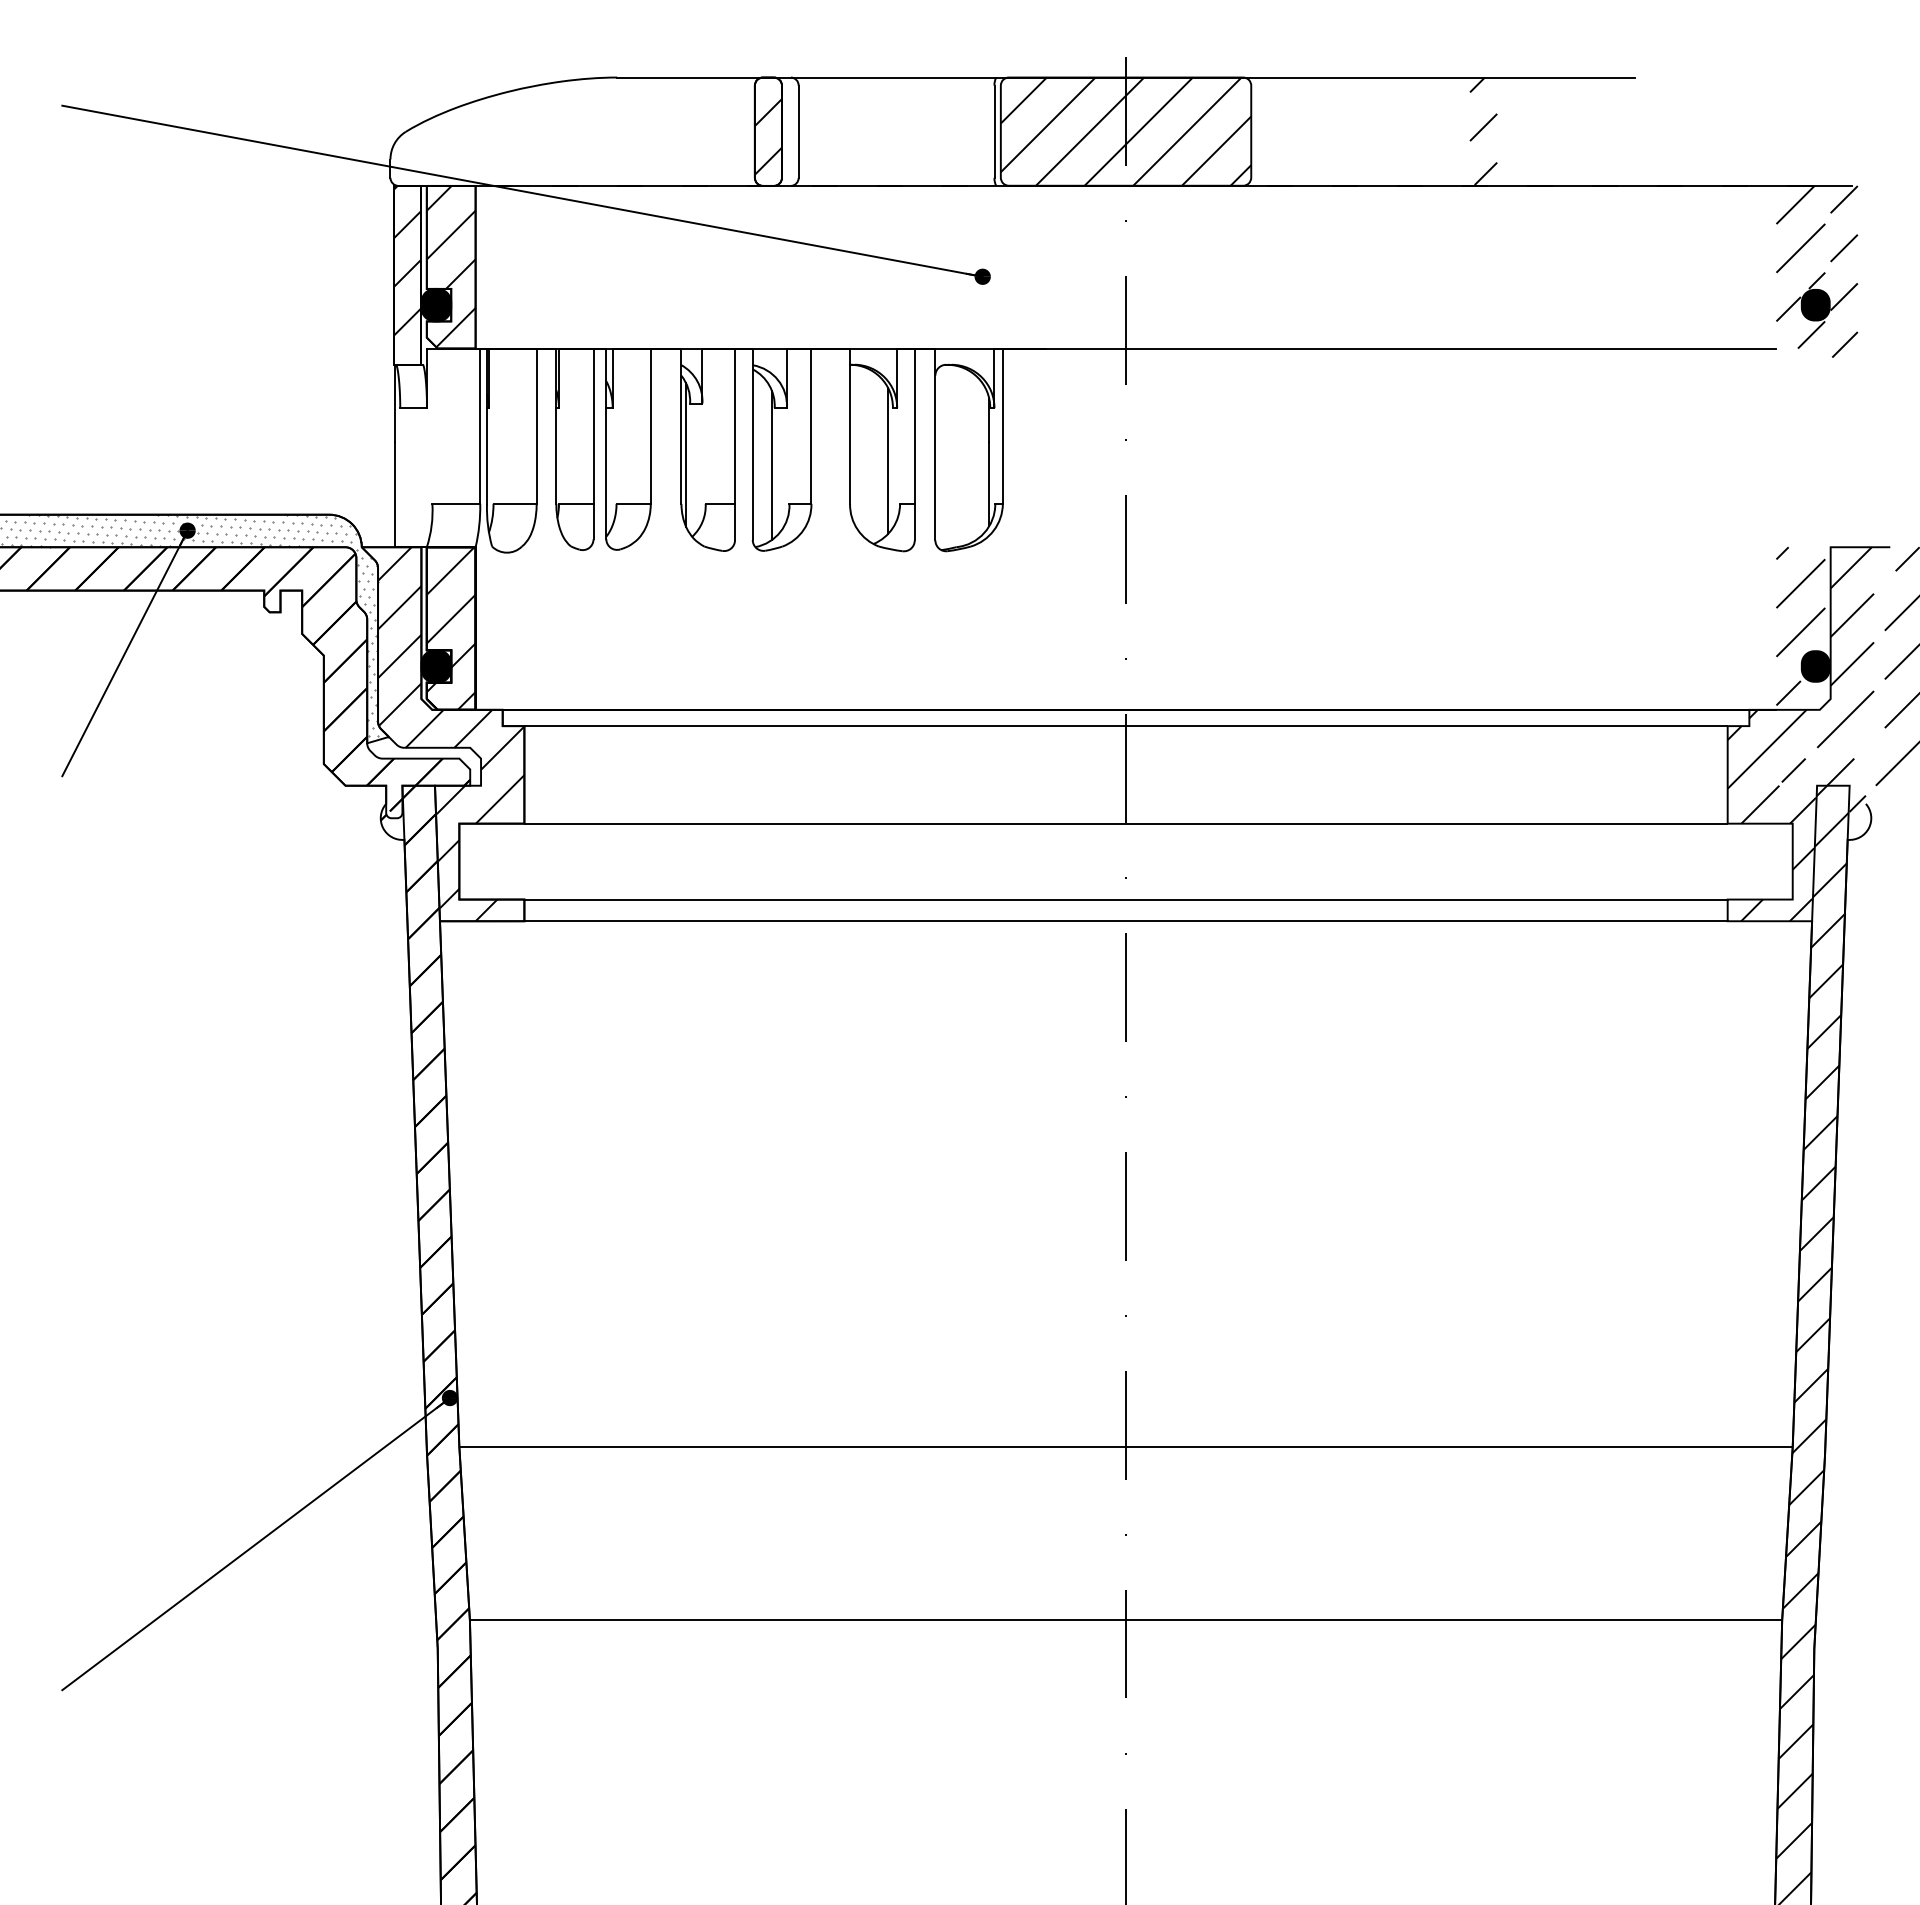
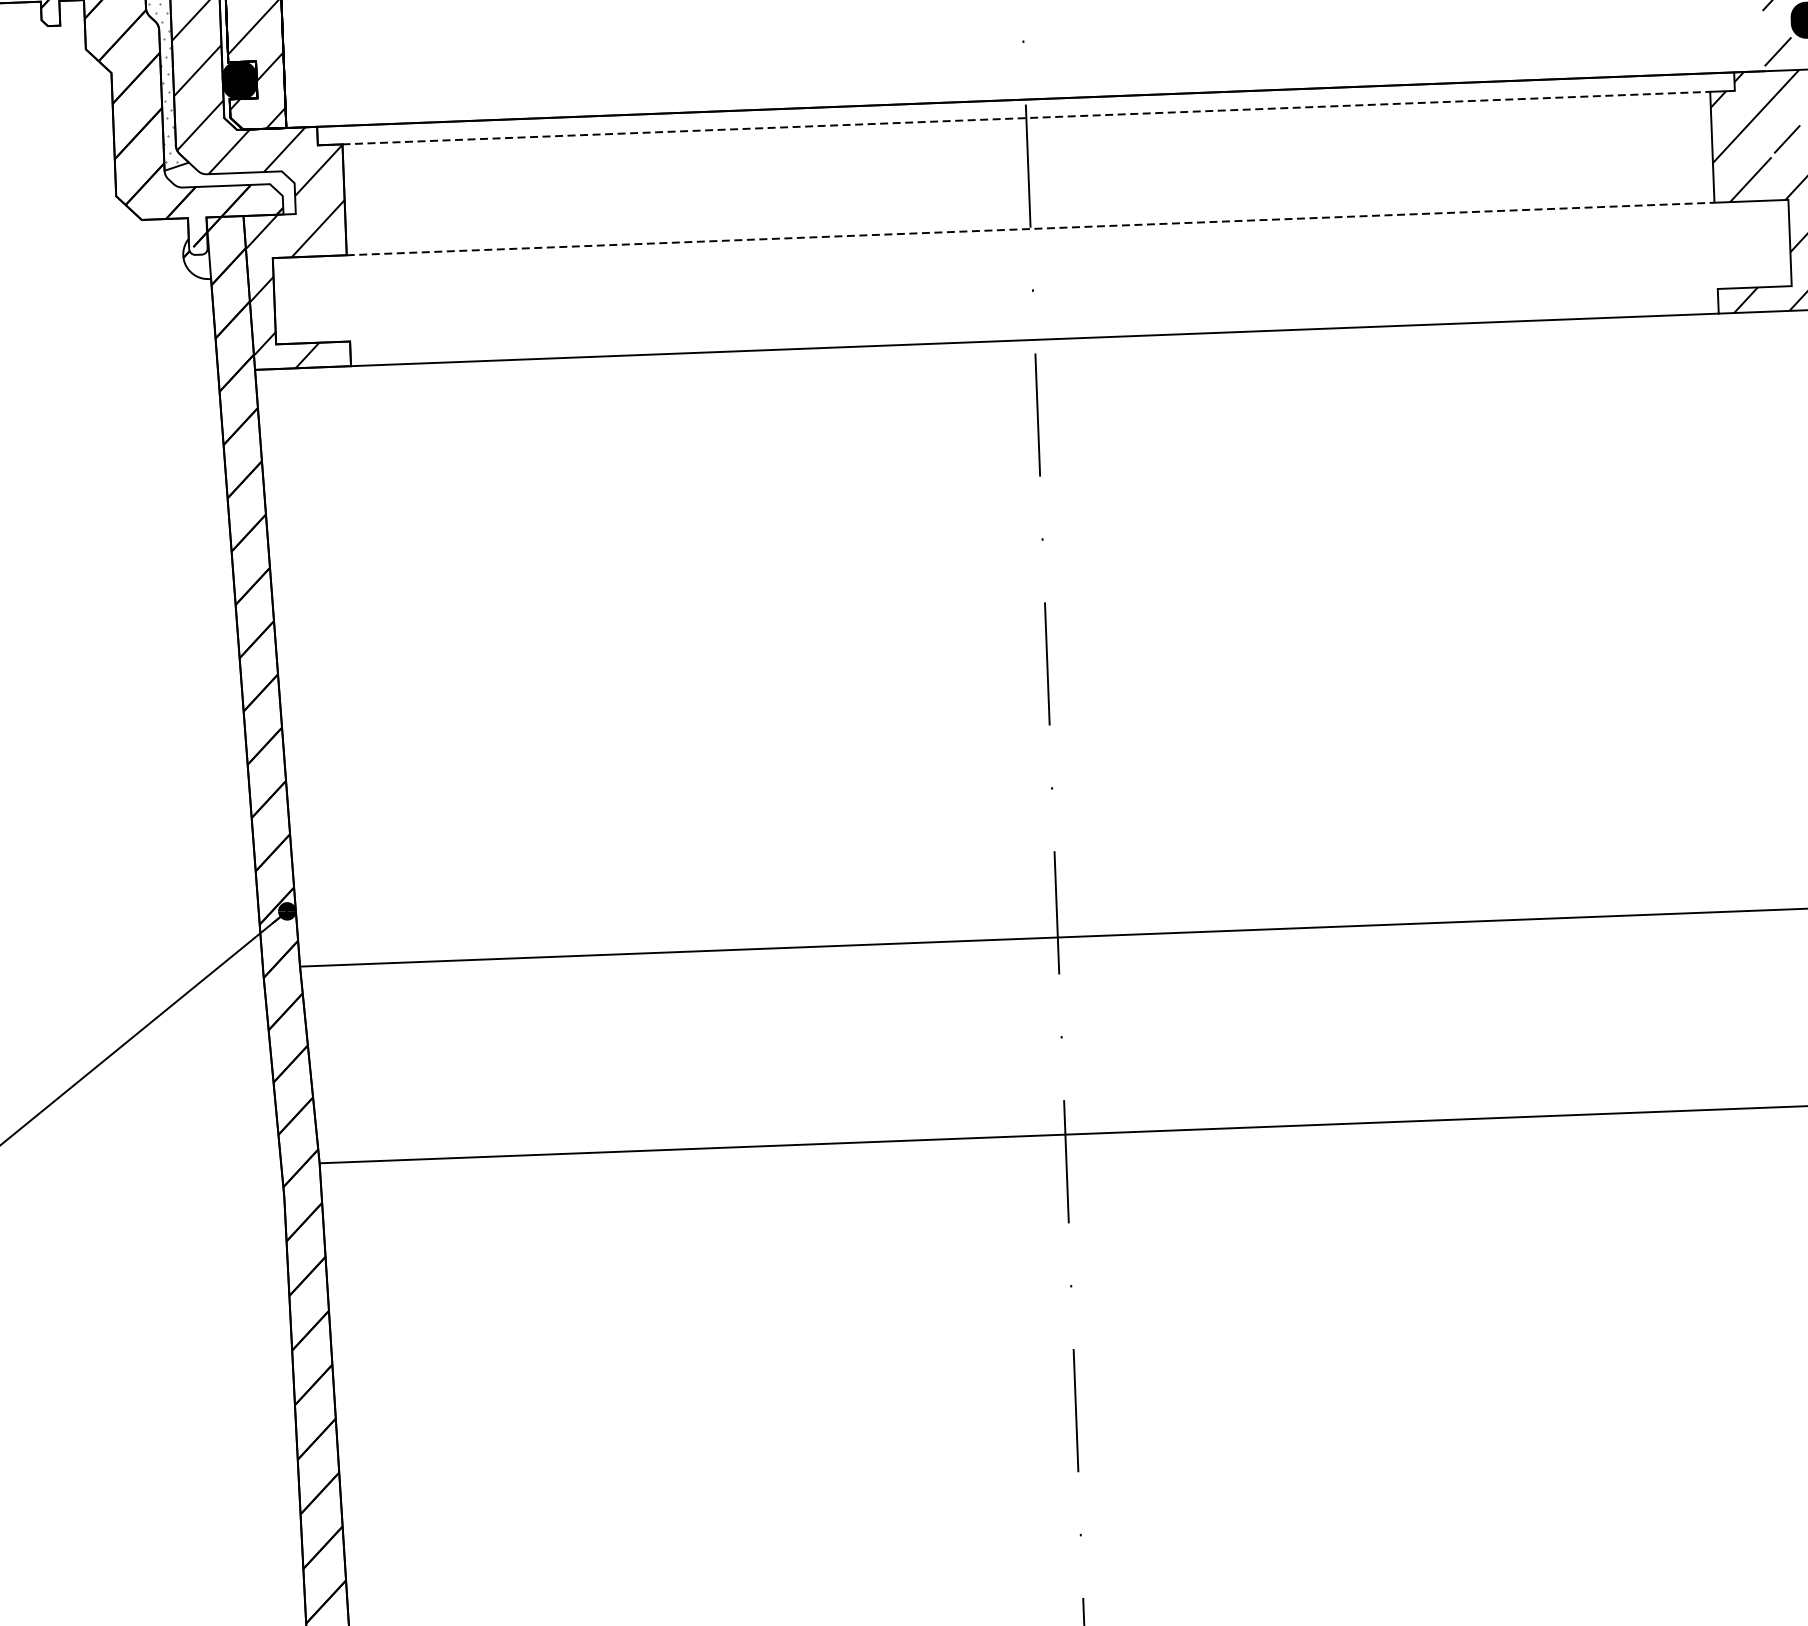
line: (1126, 726) -> (1026, 118), solid -> dashed
line: (1126, 823) -> (1031, 228), solid -> dashed
line: (1125, 899) -> (1033, 315), removed

